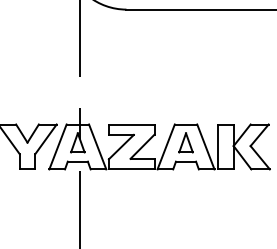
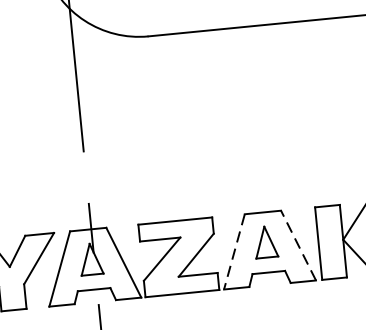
line: (205, 146) -> (297, 244), solid -> dashed
line: (166, 147) -> (235, 252), solid -> dashed

